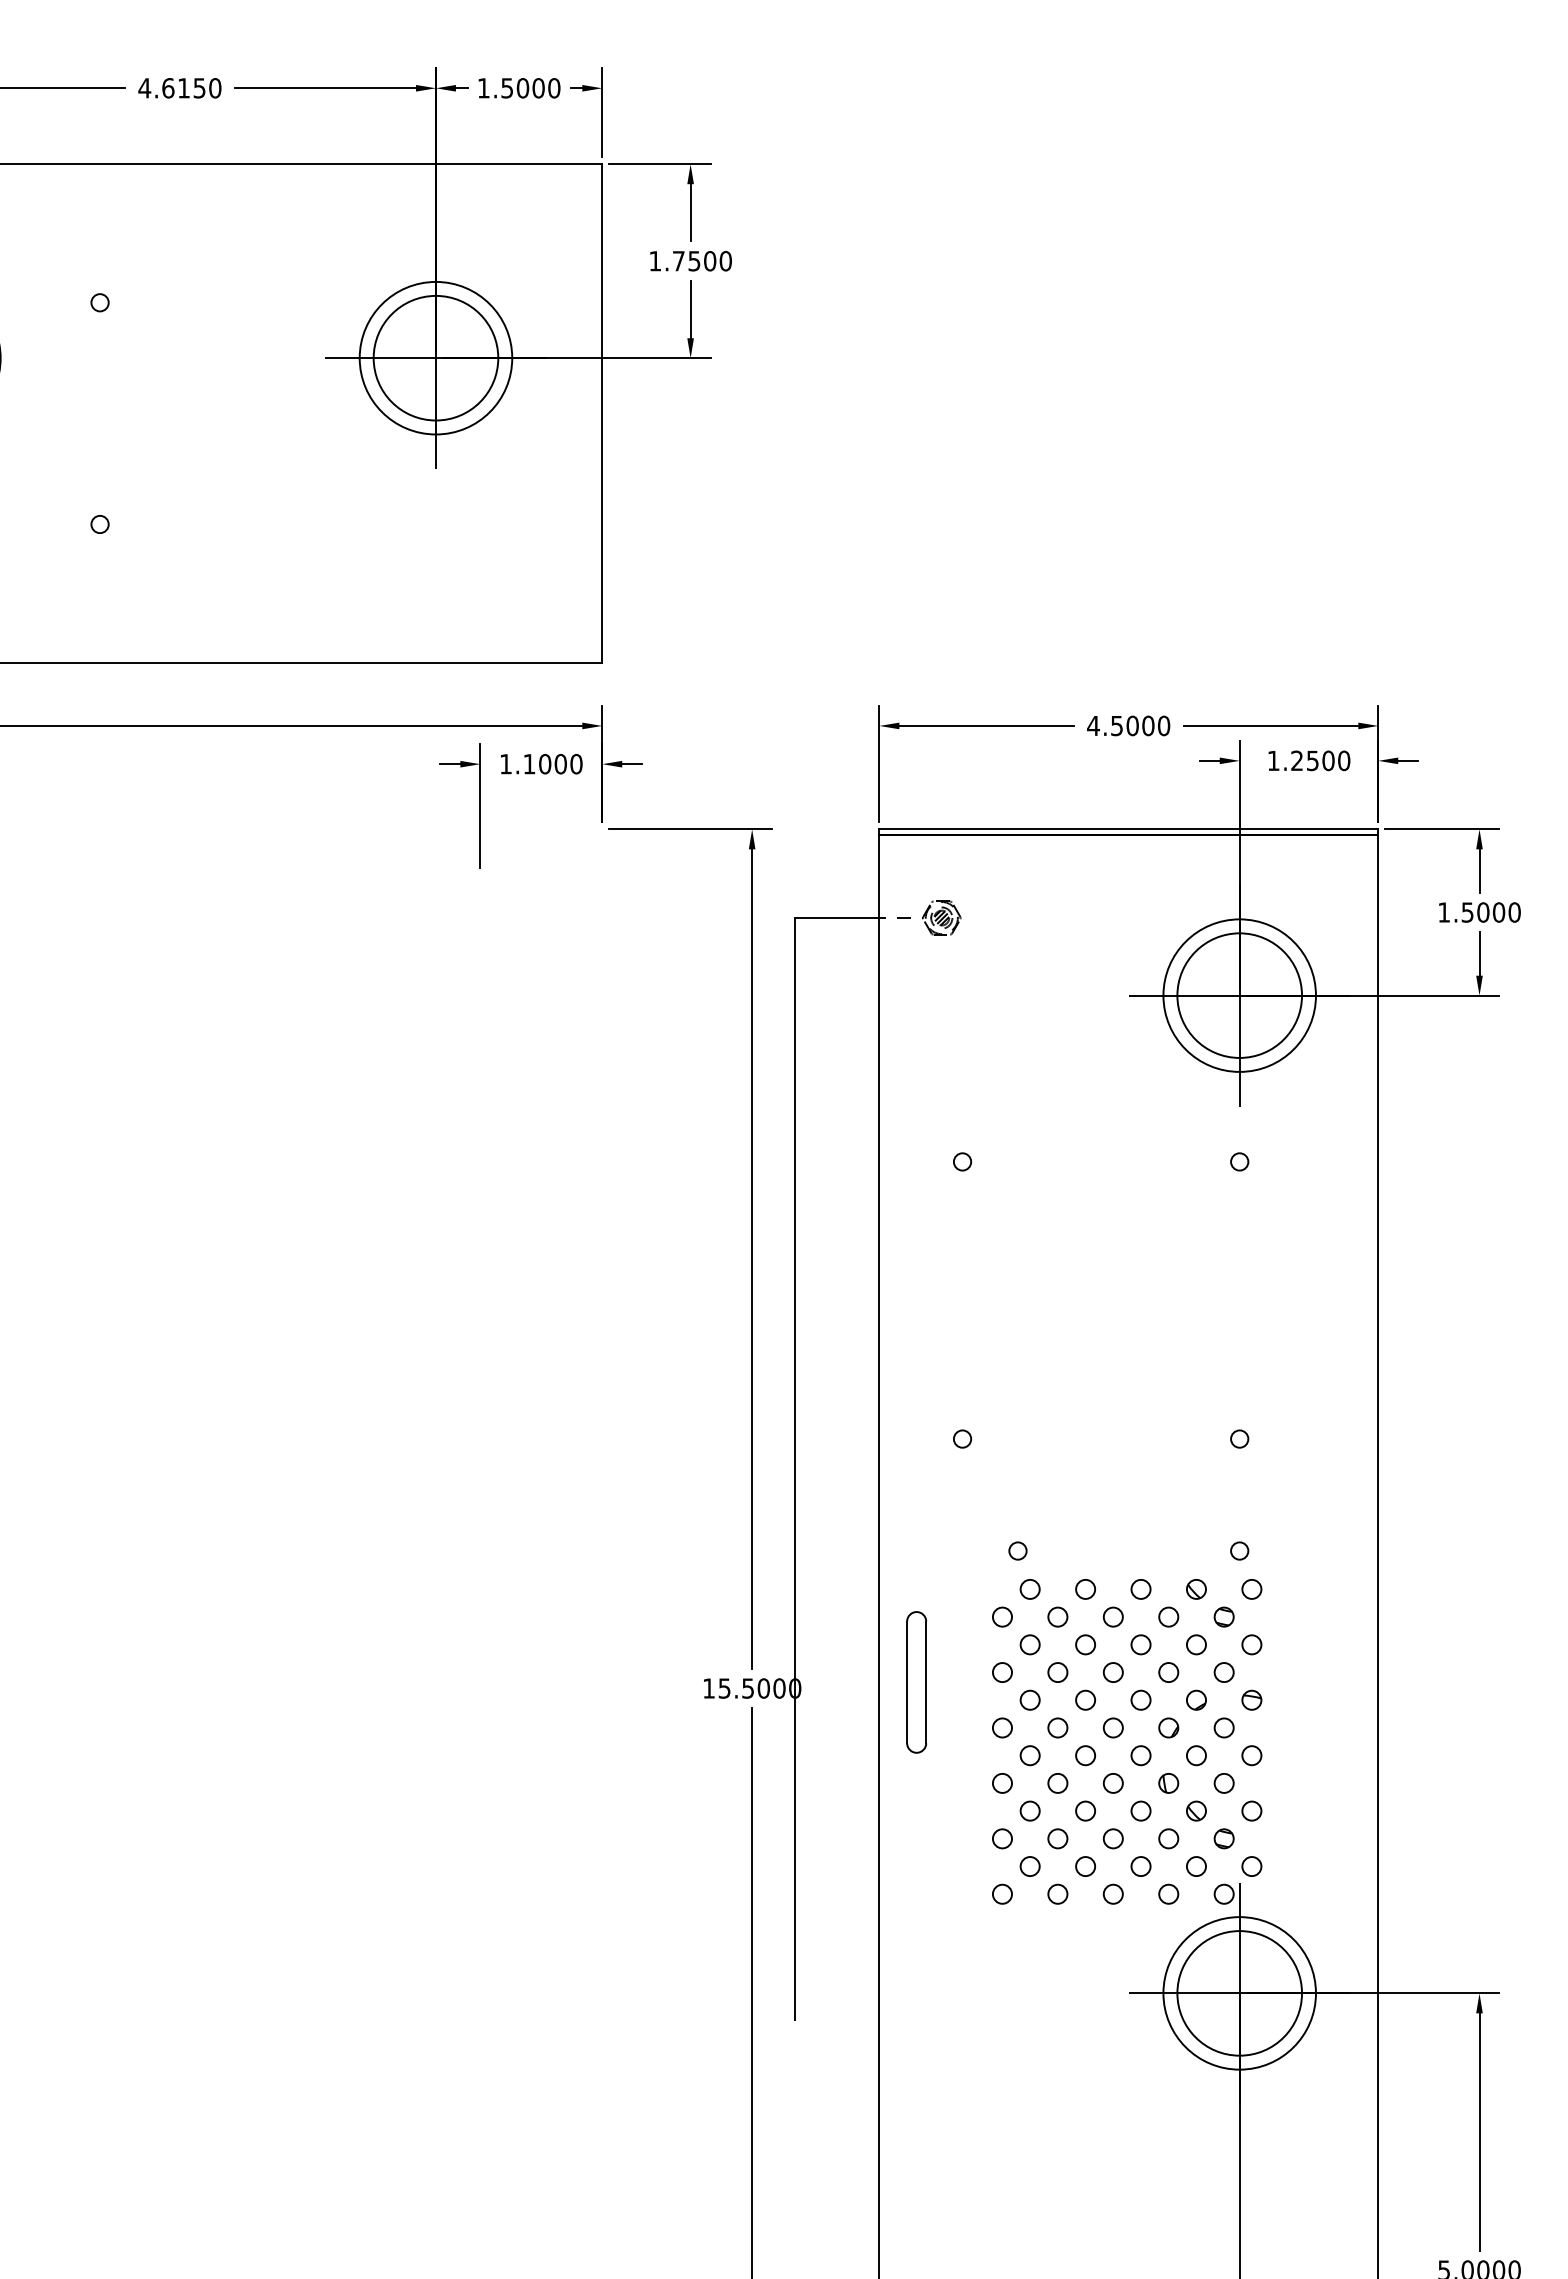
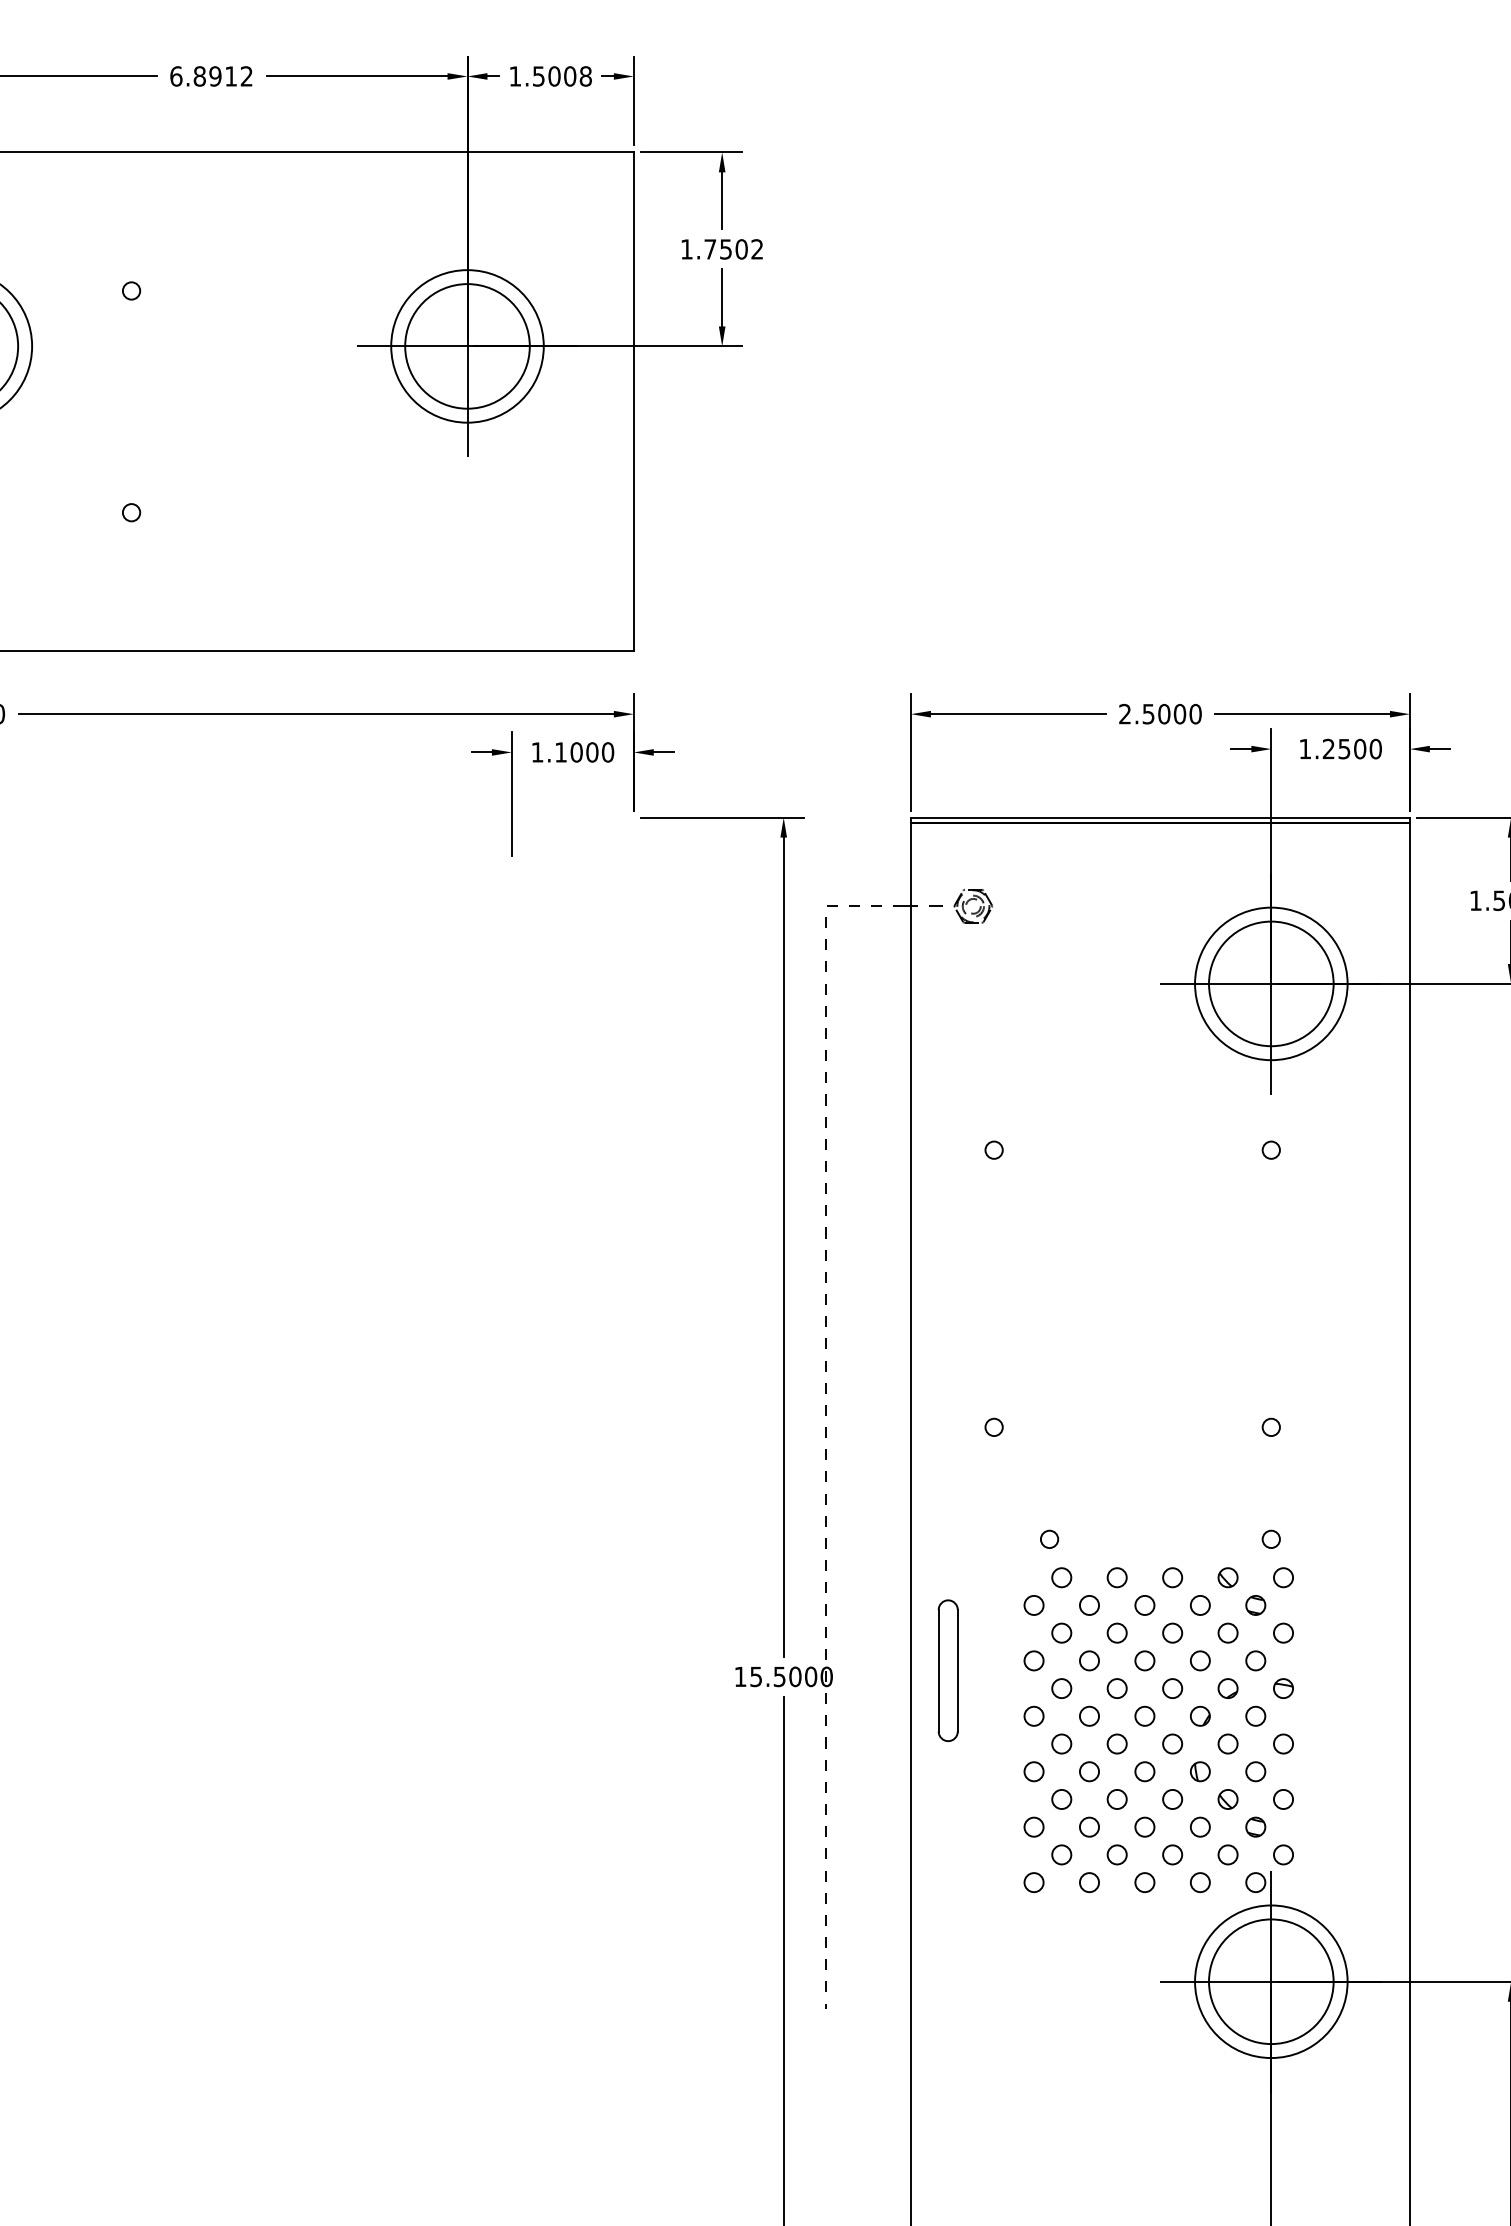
text: (179, 88) -> (211, 76), 4.6150 -> 6.8912
text: (554, 88) -> (586, 76), 1.5000 -> 1.5008
text: (725, 261) -> (757, 249), 1.7500 -> 1.7502
text: (1093, 725) -> (1125, 713), 4.5000 -> 2.5000
hatch: (941, 917) -> (973, 905), removed
line: (794, 1429) -> (826, 1417), solid -> dashed

